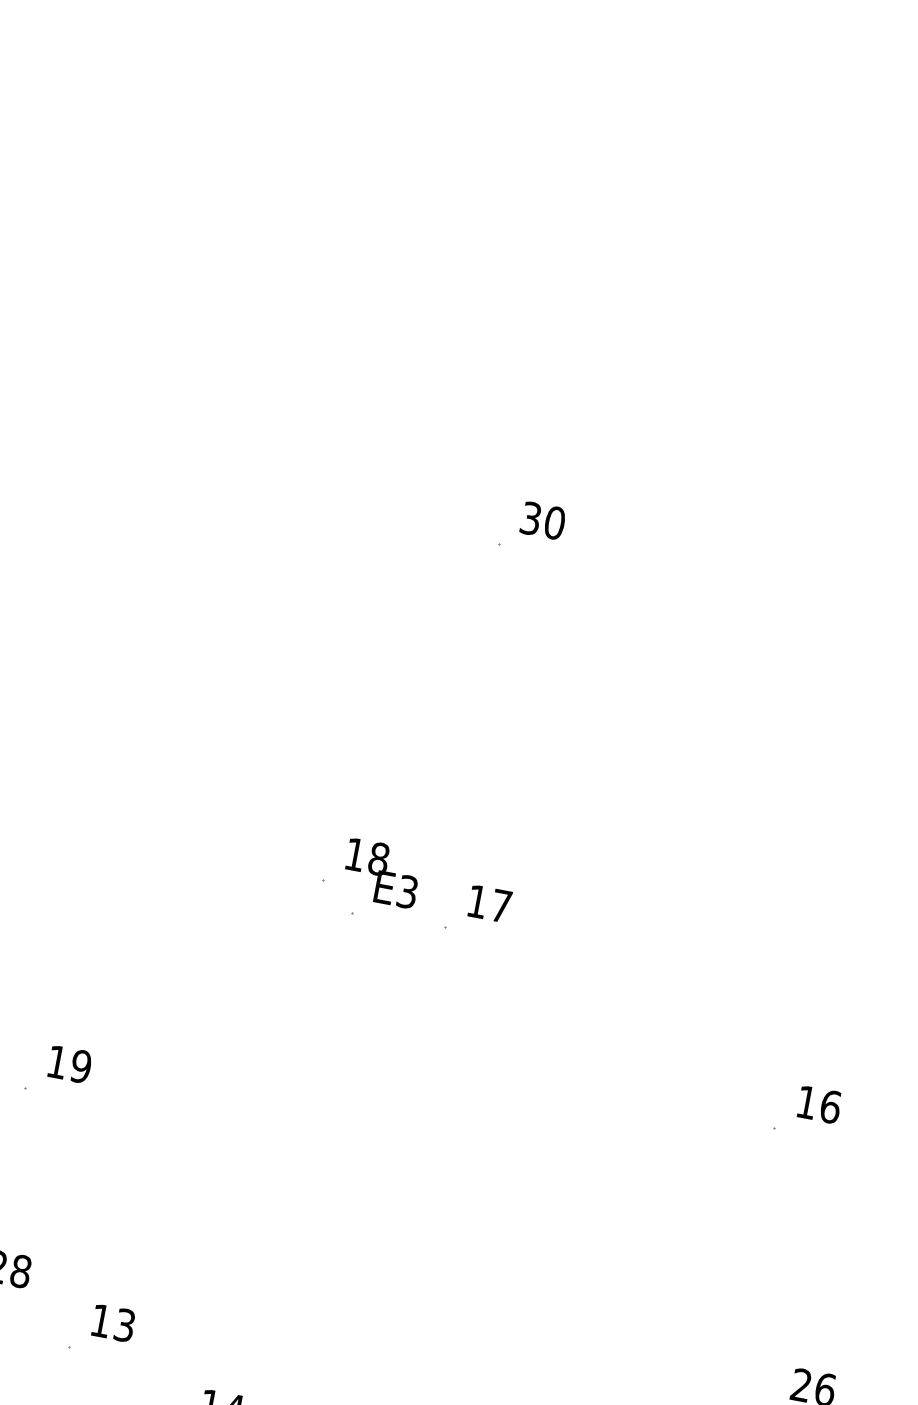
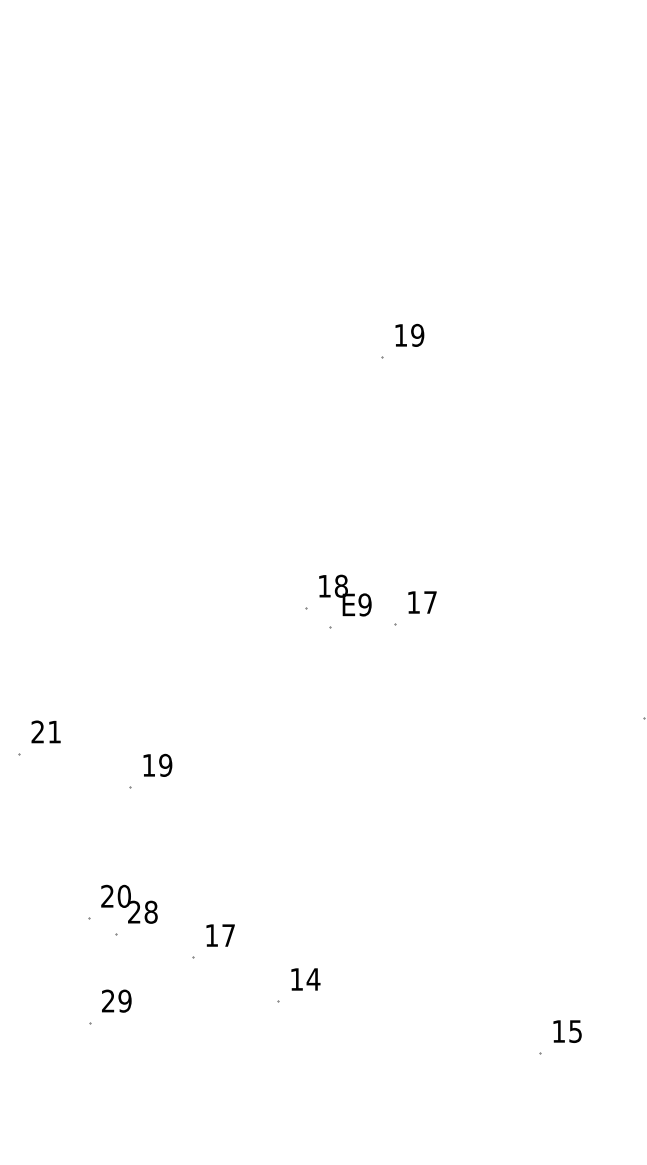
text: (543, 519) -> (409, 334), 30 -> 19
text: (406, 891) -> (364, 604), E3 -> E9
text: (124, 1325) -> (228, 935), 13 -> 17

